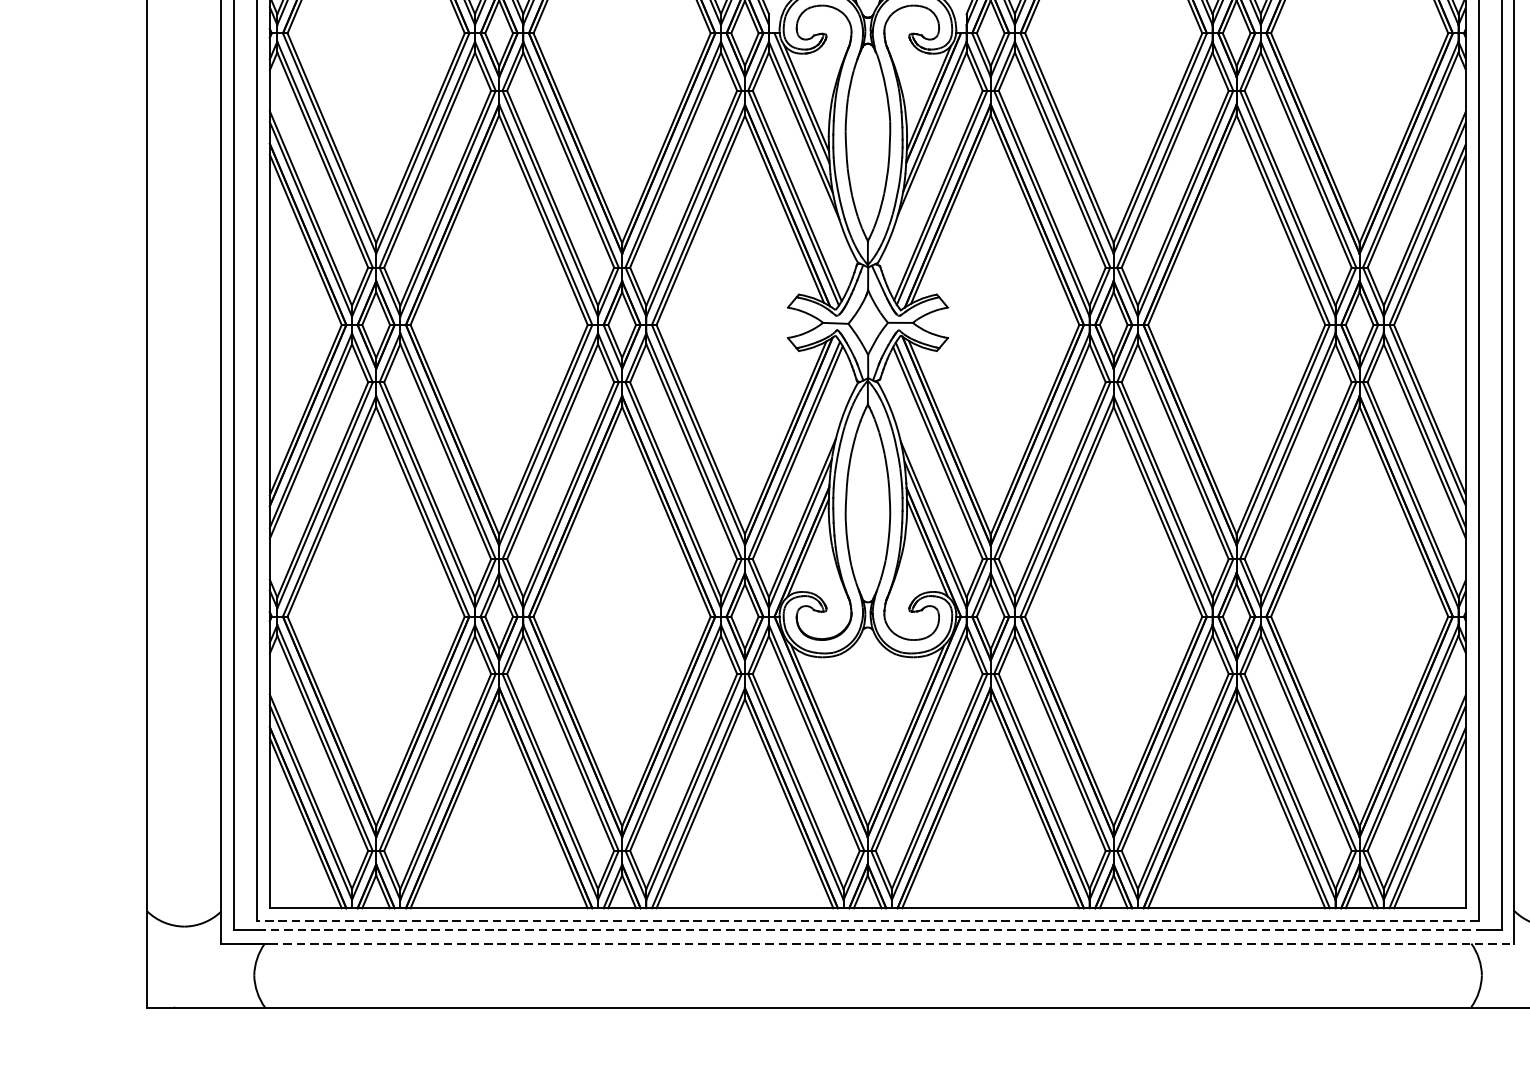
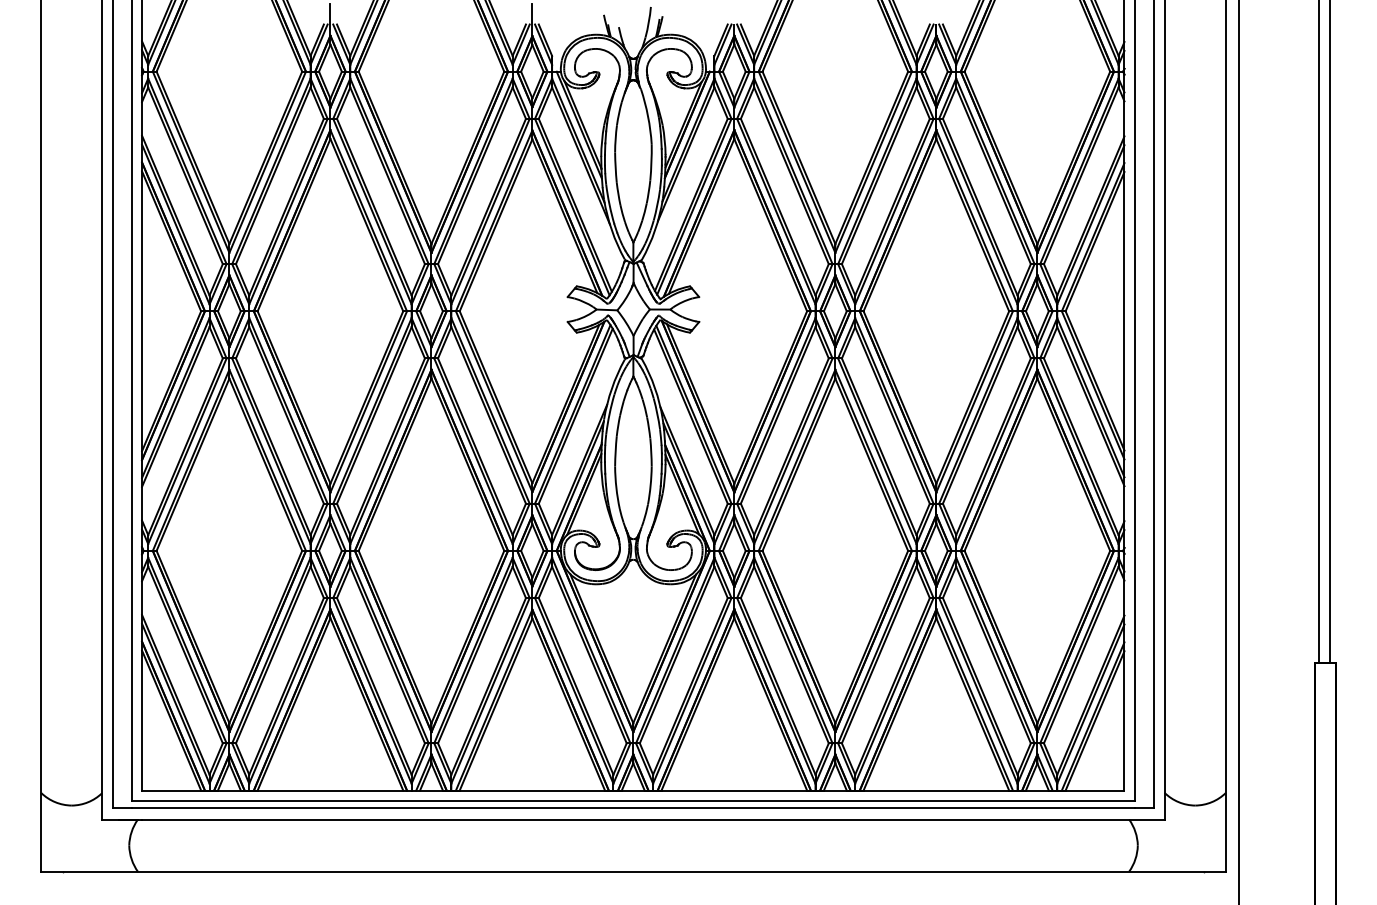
line: (868, 921) -> (633, 801), dashed -> solid
line: (868, 930) -> (633, 808), dashed -> solid
line: (892, 943) -> (653, 819), dashed -> solid

